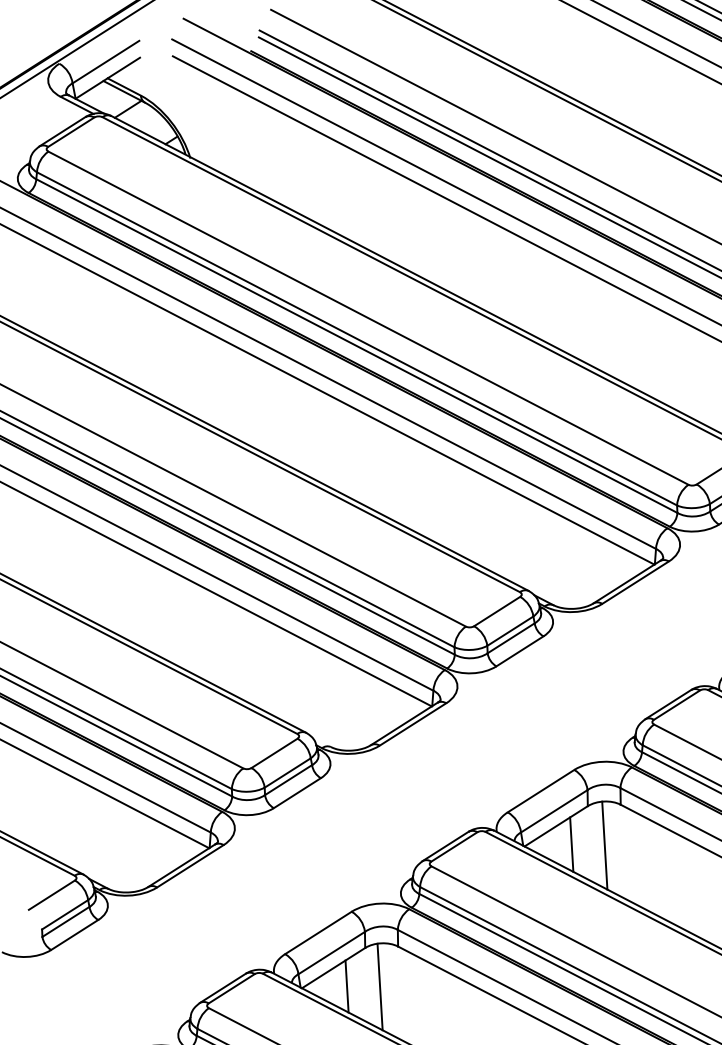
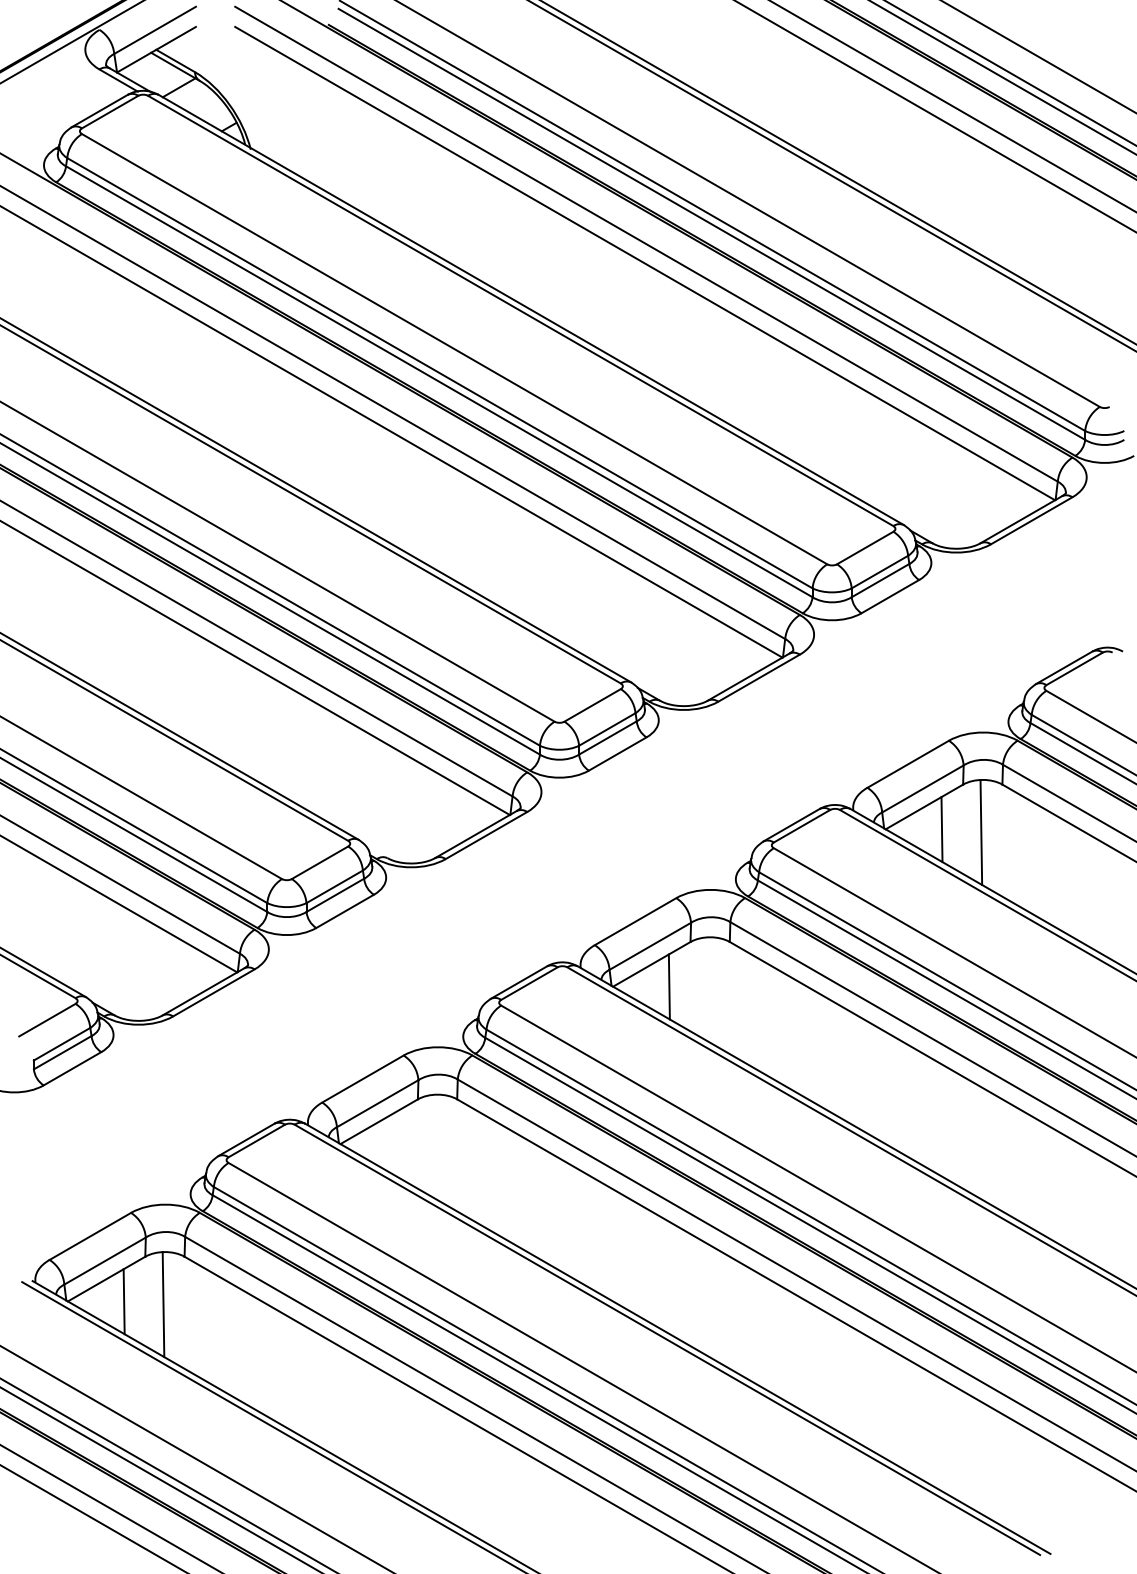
line: (604, 845) -> (708, 989), removed
line: (346, 986) -> (393, 1144), removed
line: (379, 986) -> (433, 1146), removed

